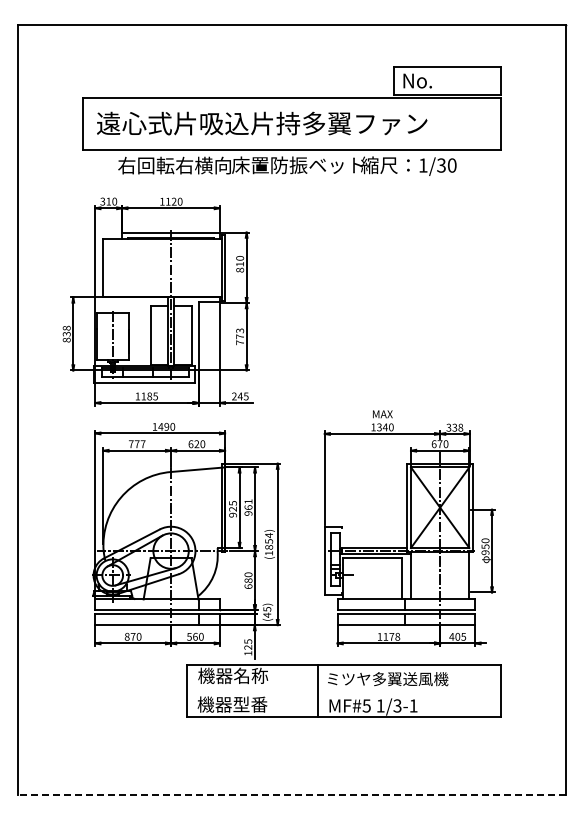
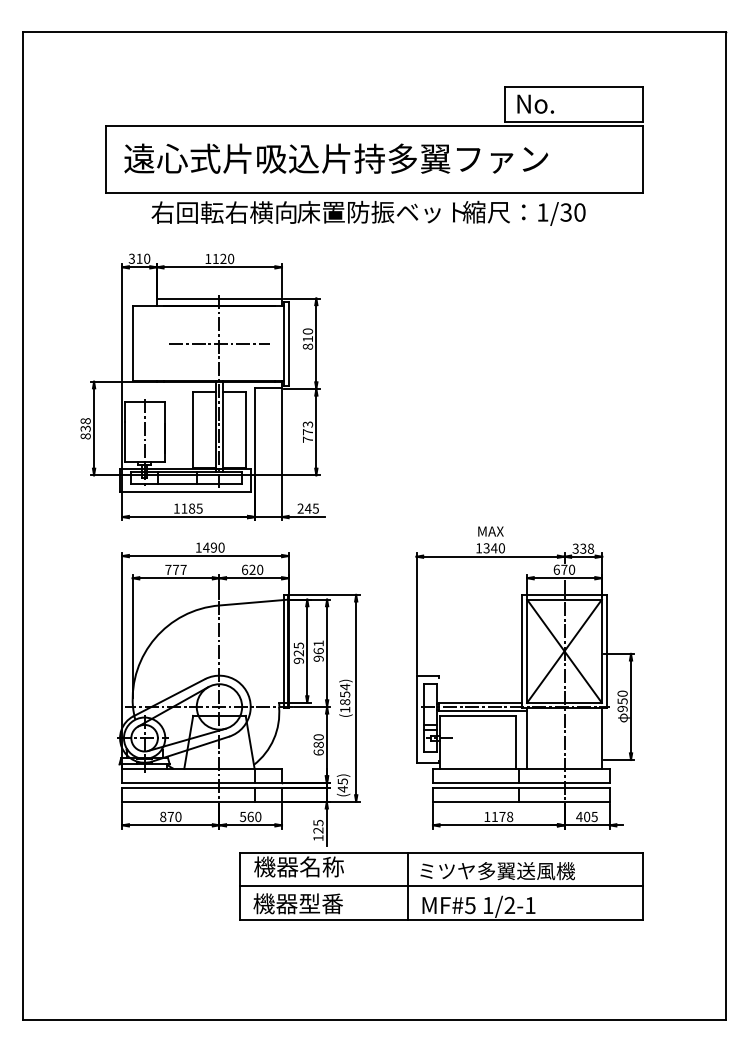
line: (170, 267) -> (218, 343), added
line: (344, 690) -> (441, 885), added
text: (397, 706) -> (509, 906), 1/3-1 -> 1/2-1
line: (291, 795) -> (373, 1020), dashed -> solid

